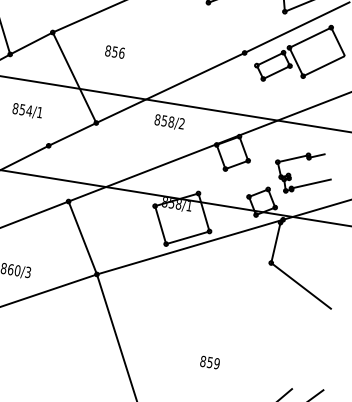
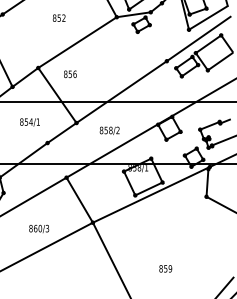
text: (115, 52) -> (70, 74), moved
text: (169, 121) -> (109, 130), moved
text: (209, 362) -> (165, 268), moved

